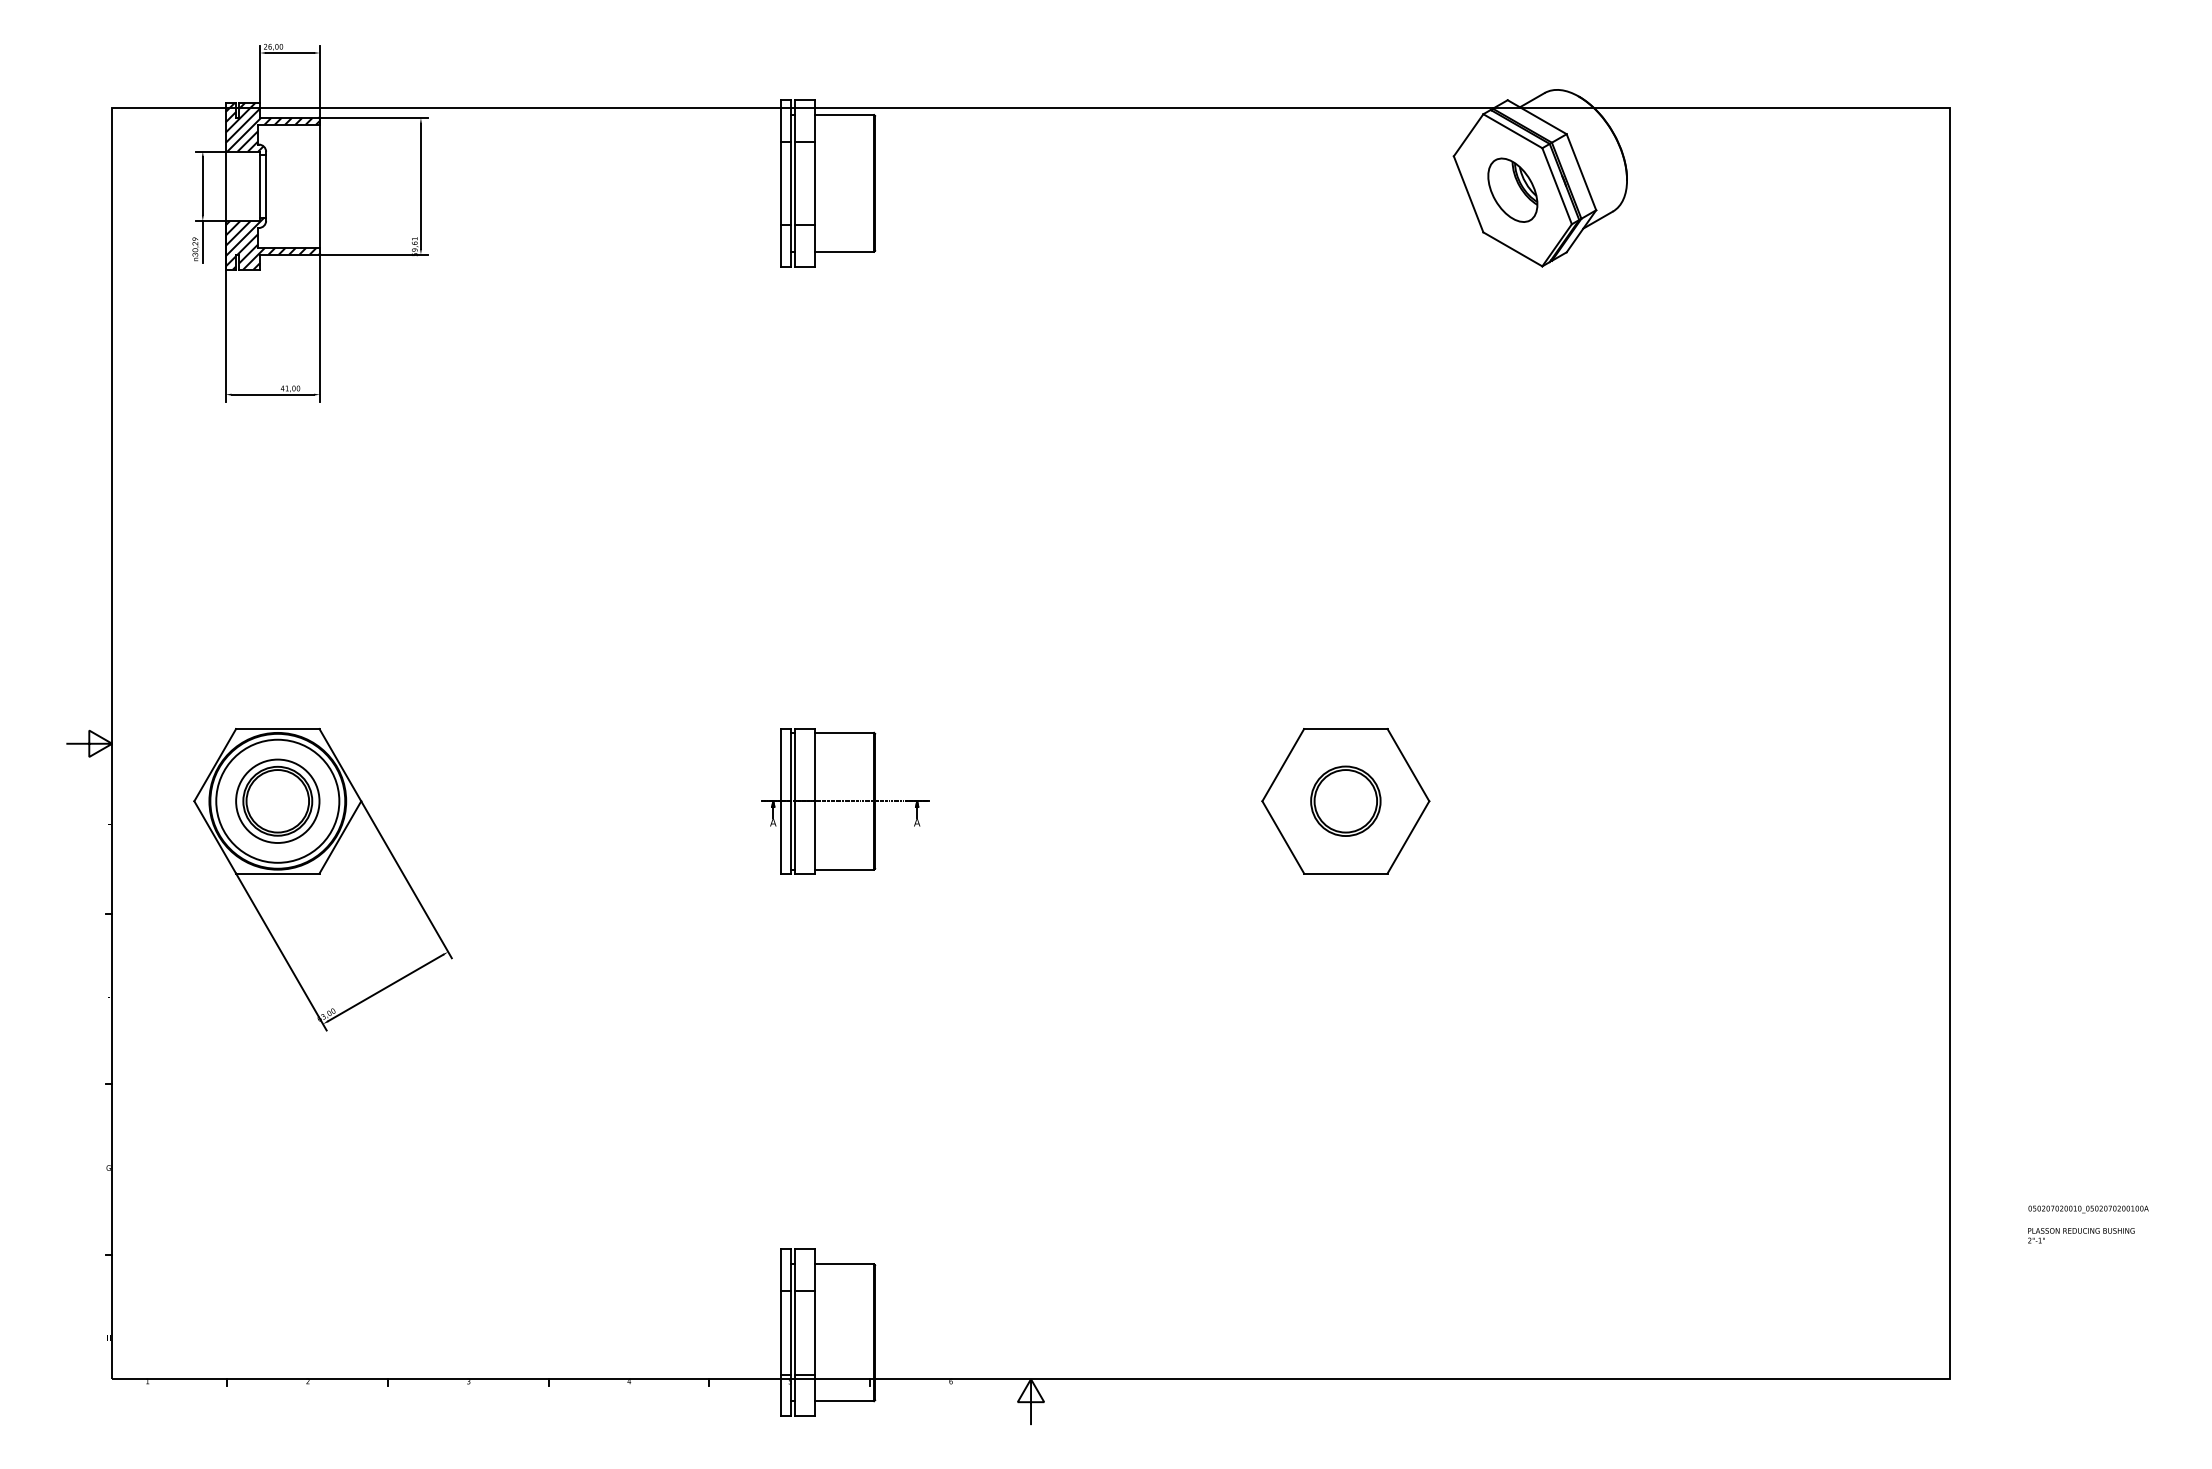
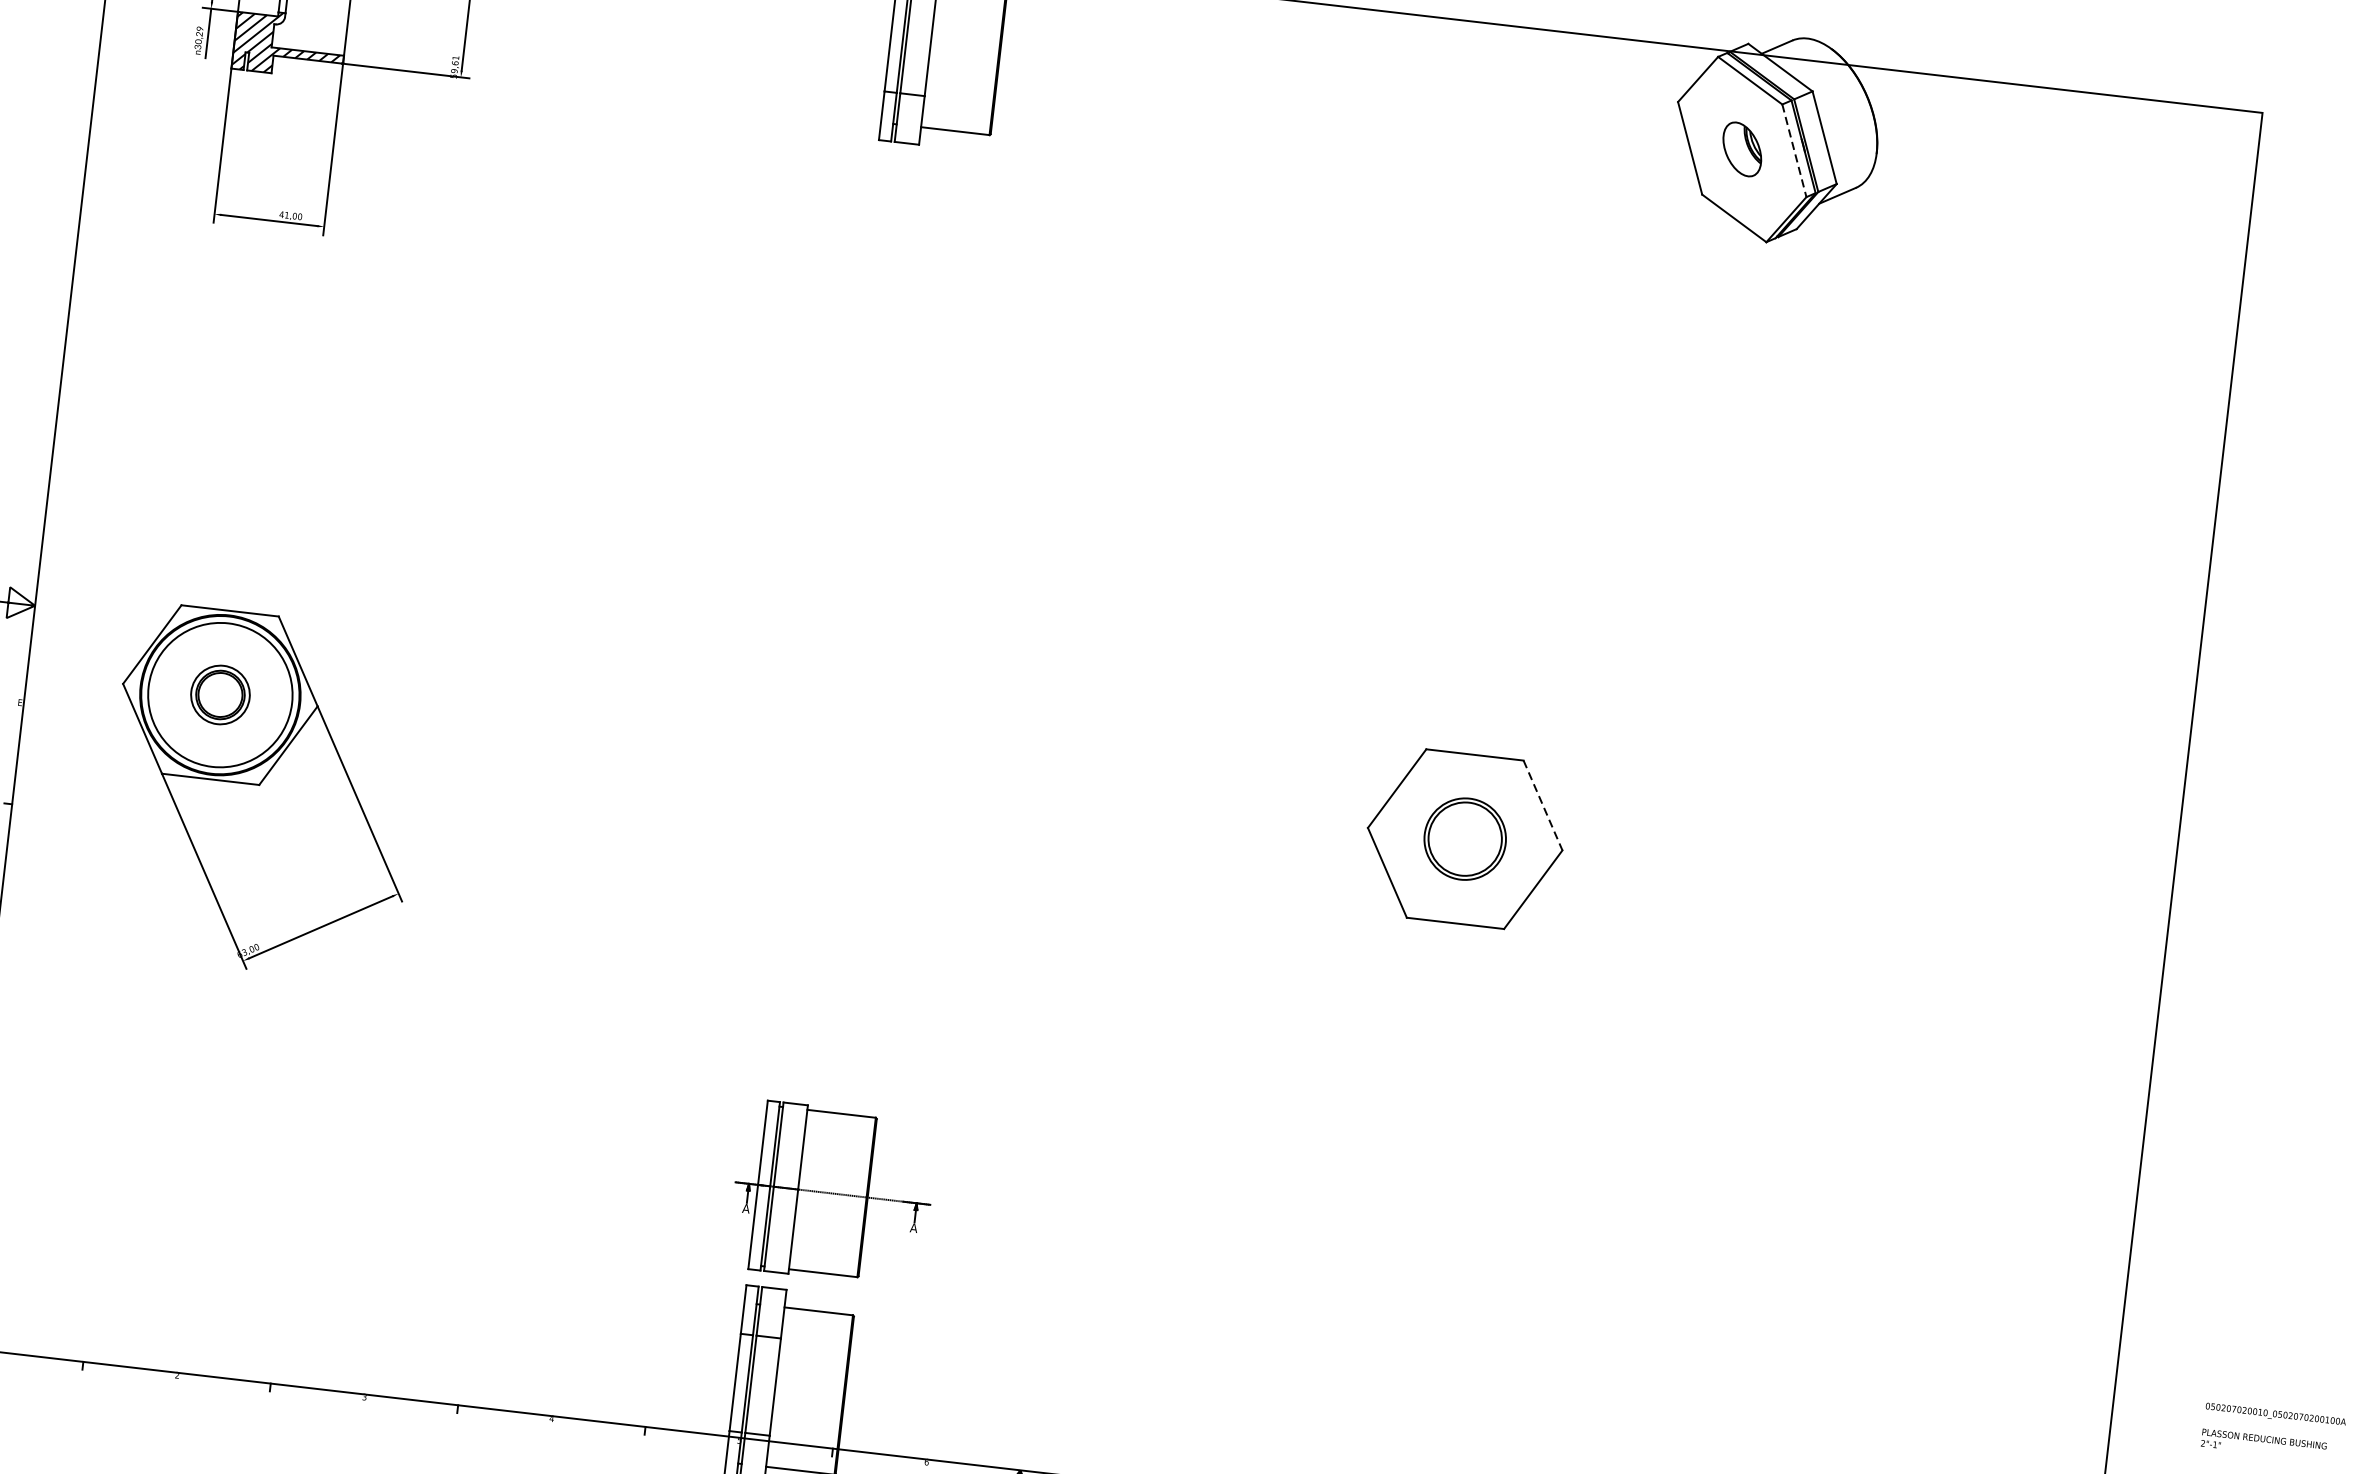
line: (1557, 186) -> (1794, 151), solid -> dashed
part: (1512, 189) -> (1741, 148), size x0.7
line: (1408, 765) -> (1543, 805), solid -> dashed
part: (277, 800) -> (220, 694), size x0.6
part: (845, 801) -> (833, 1193), moved

